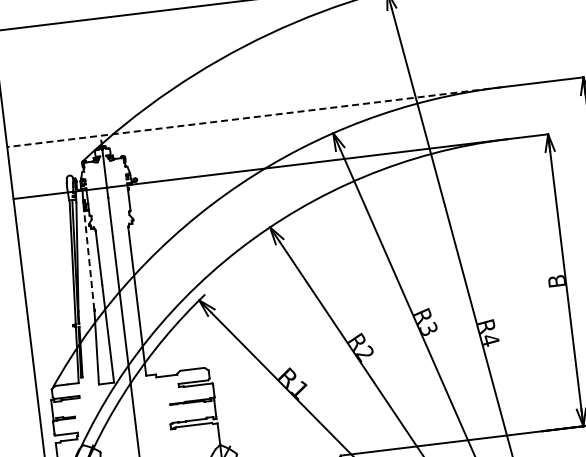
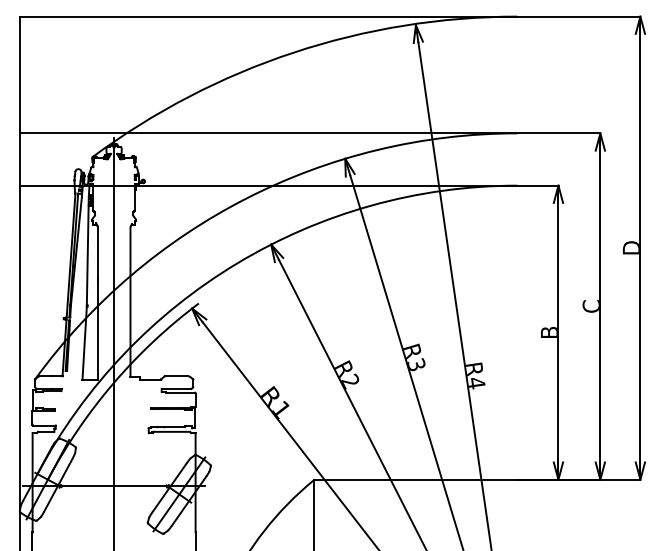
line: (254, 117) -> (268, 133), dashed -> solid
line: (88, 260) -> (87, 255), dashed -> solid

